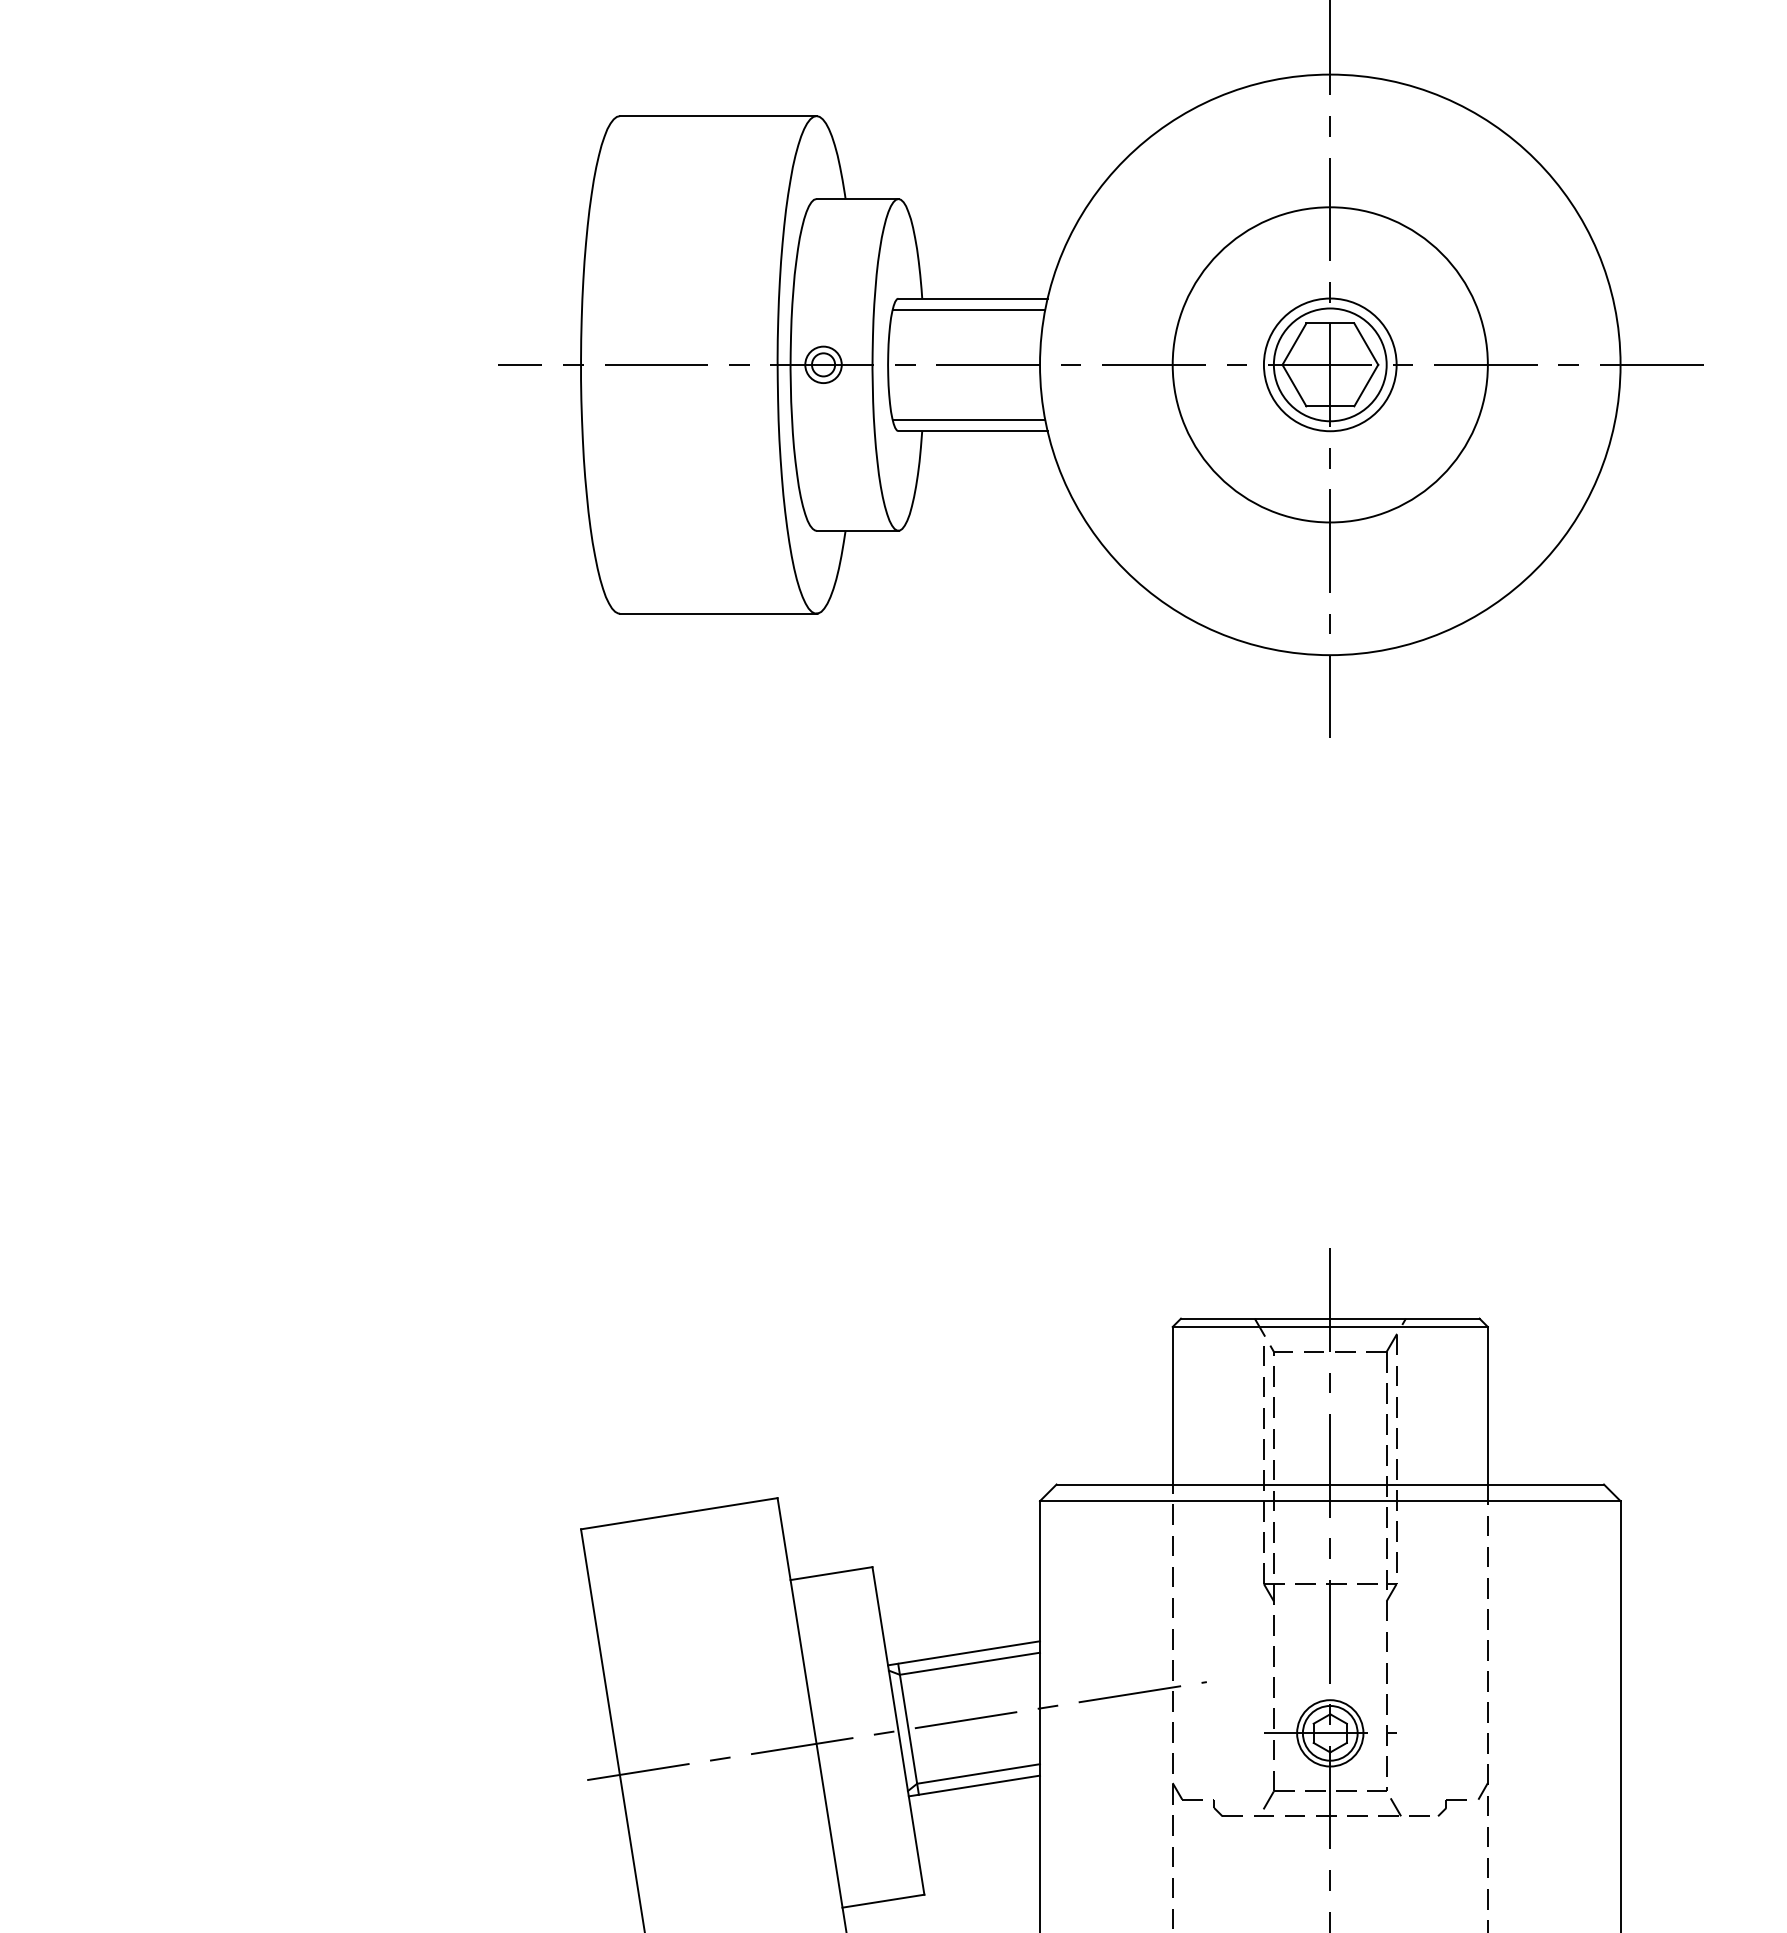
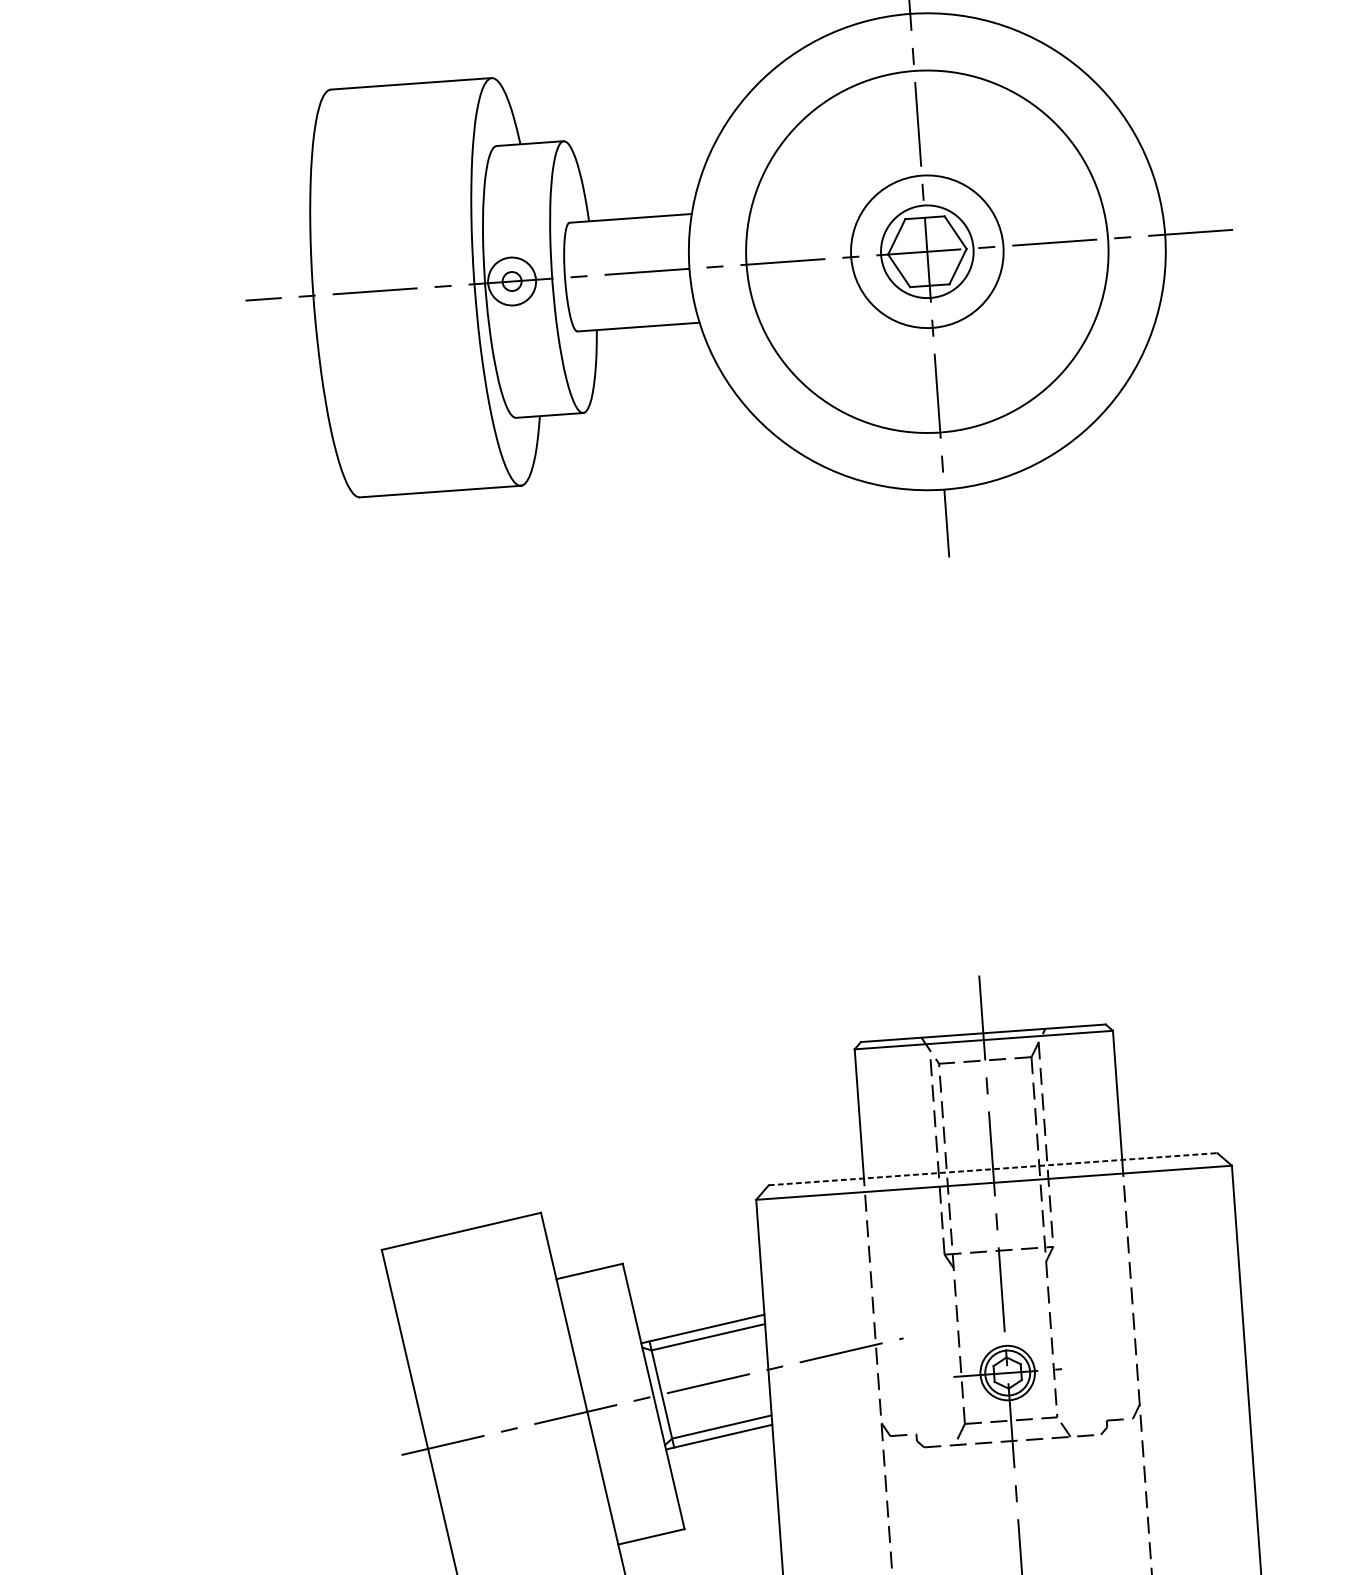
line: (968, 309) -> (627, 227), removed
circle: (823, 364) -> (512, 281), size x1.6
circle: (1329, 364) -> (926, 251), size x1.4
circle: (1329, 364) -> (926, 251), size x1.4
line: (968, 419) -> (634, 317), removed
line: (1330, 1484) -> (993, 1169), solid -> dashed

